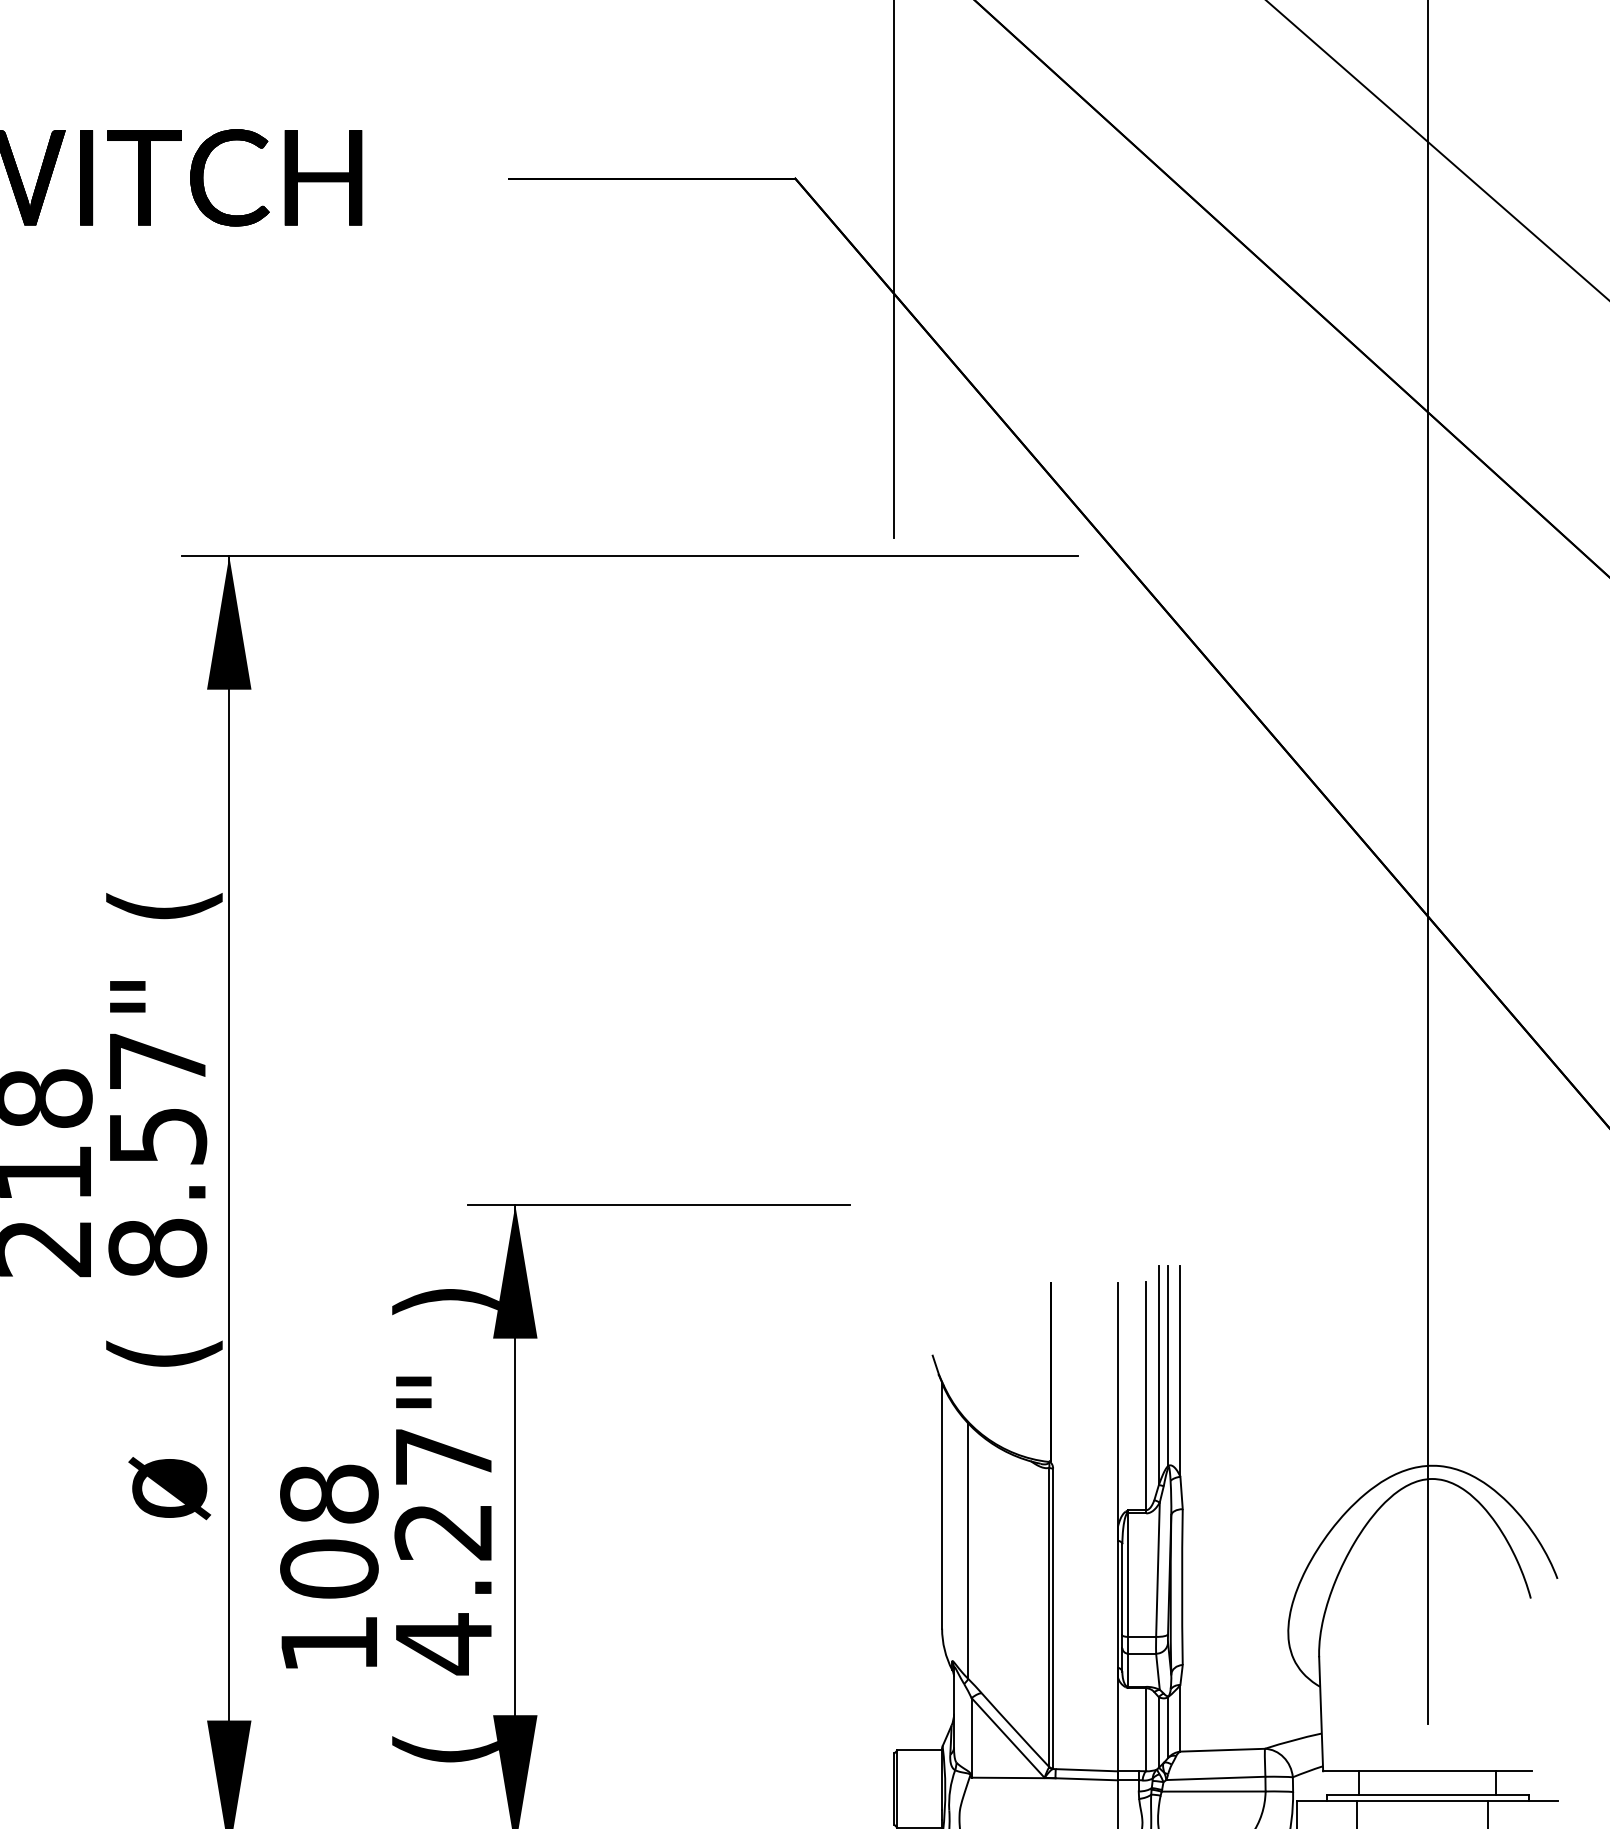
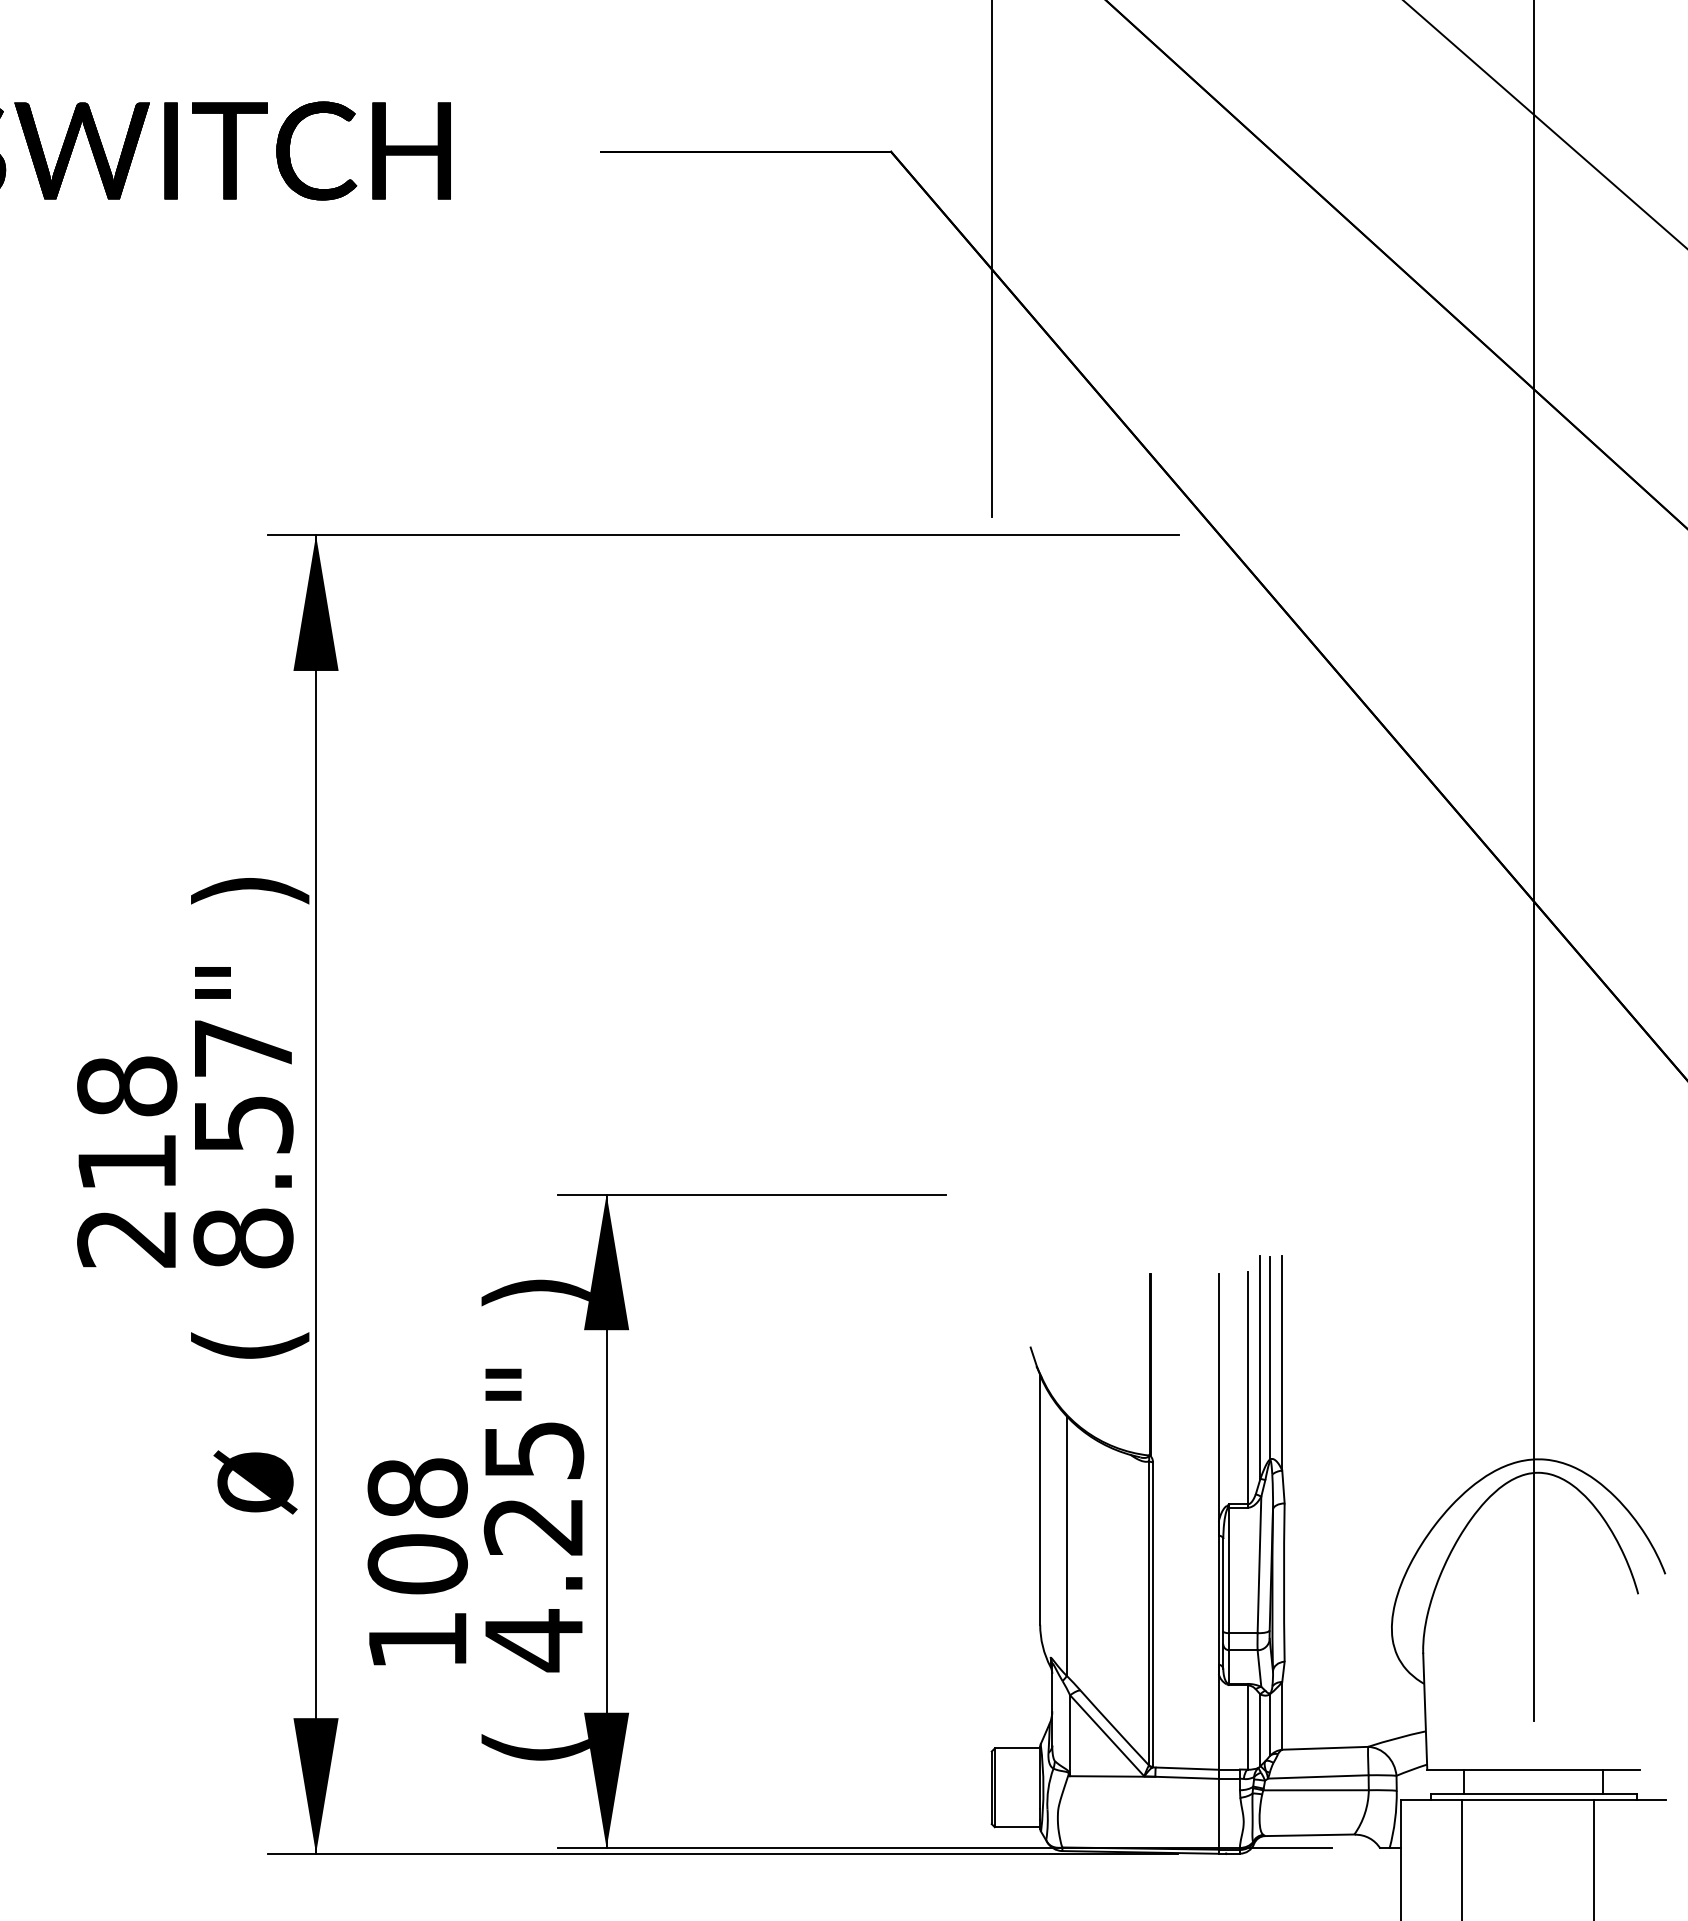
text: (164, 905) -> (250, 890), ( -> )
text: (444, 1457) -> (534, 1450), 4.27" -> 4.25"

